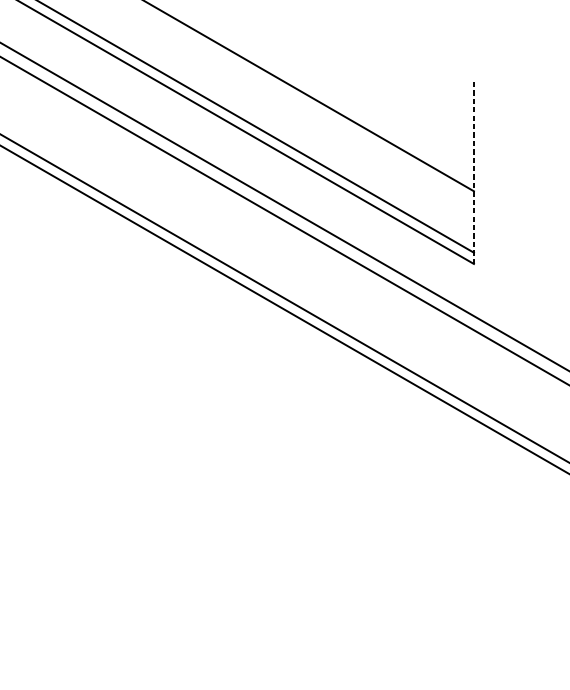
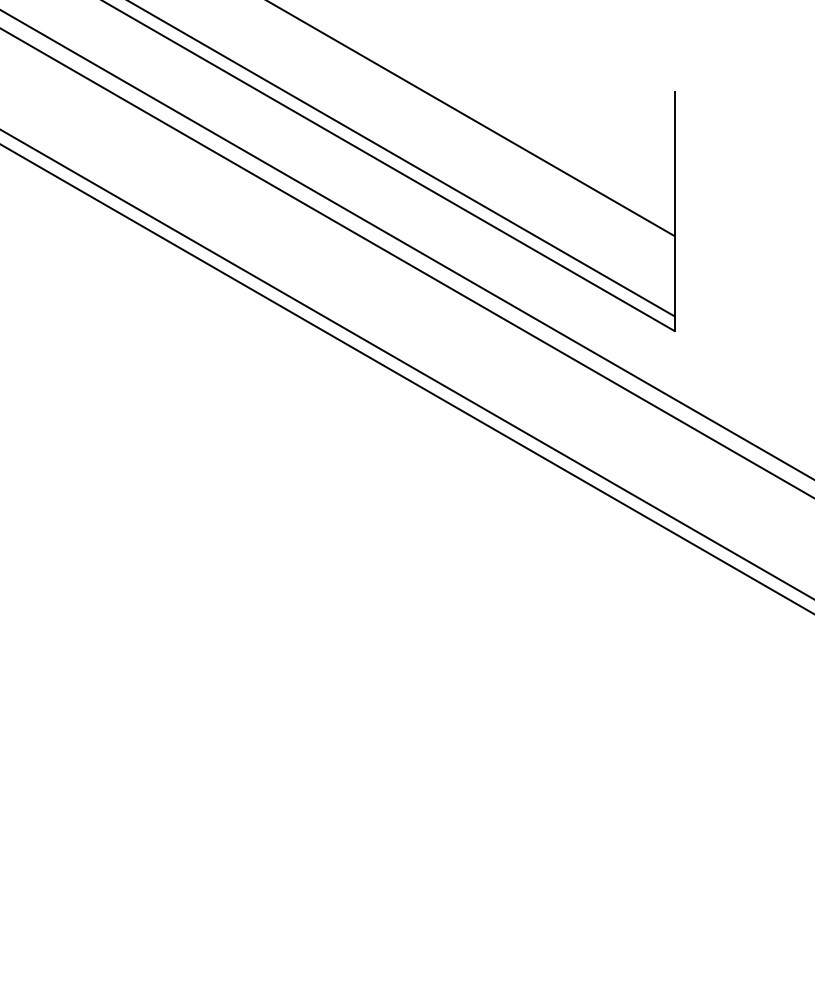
line: (473, 172) -> (674, 211), dashed -> solid

